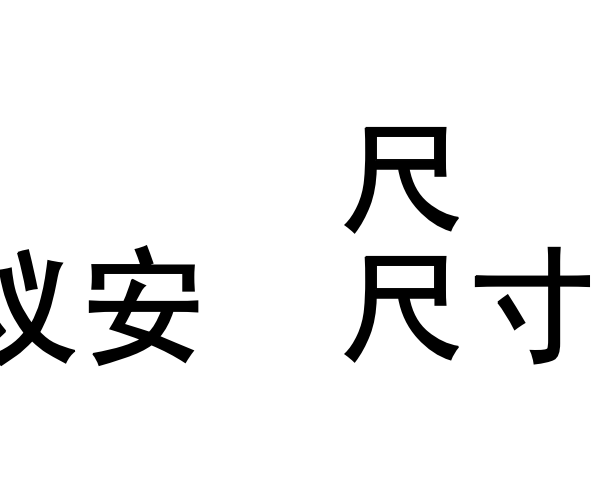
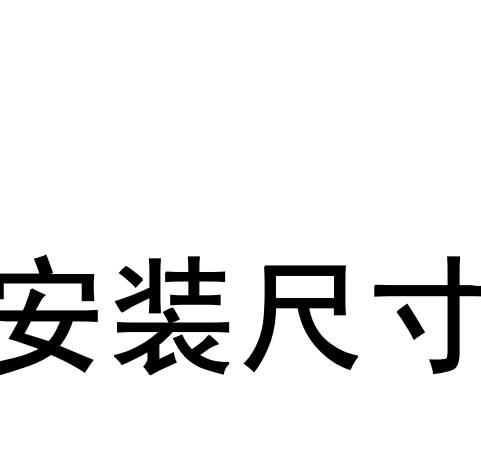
part: (401, 180) -> (300, 190), removed
part: (271, 305) -> (170, 315), added

